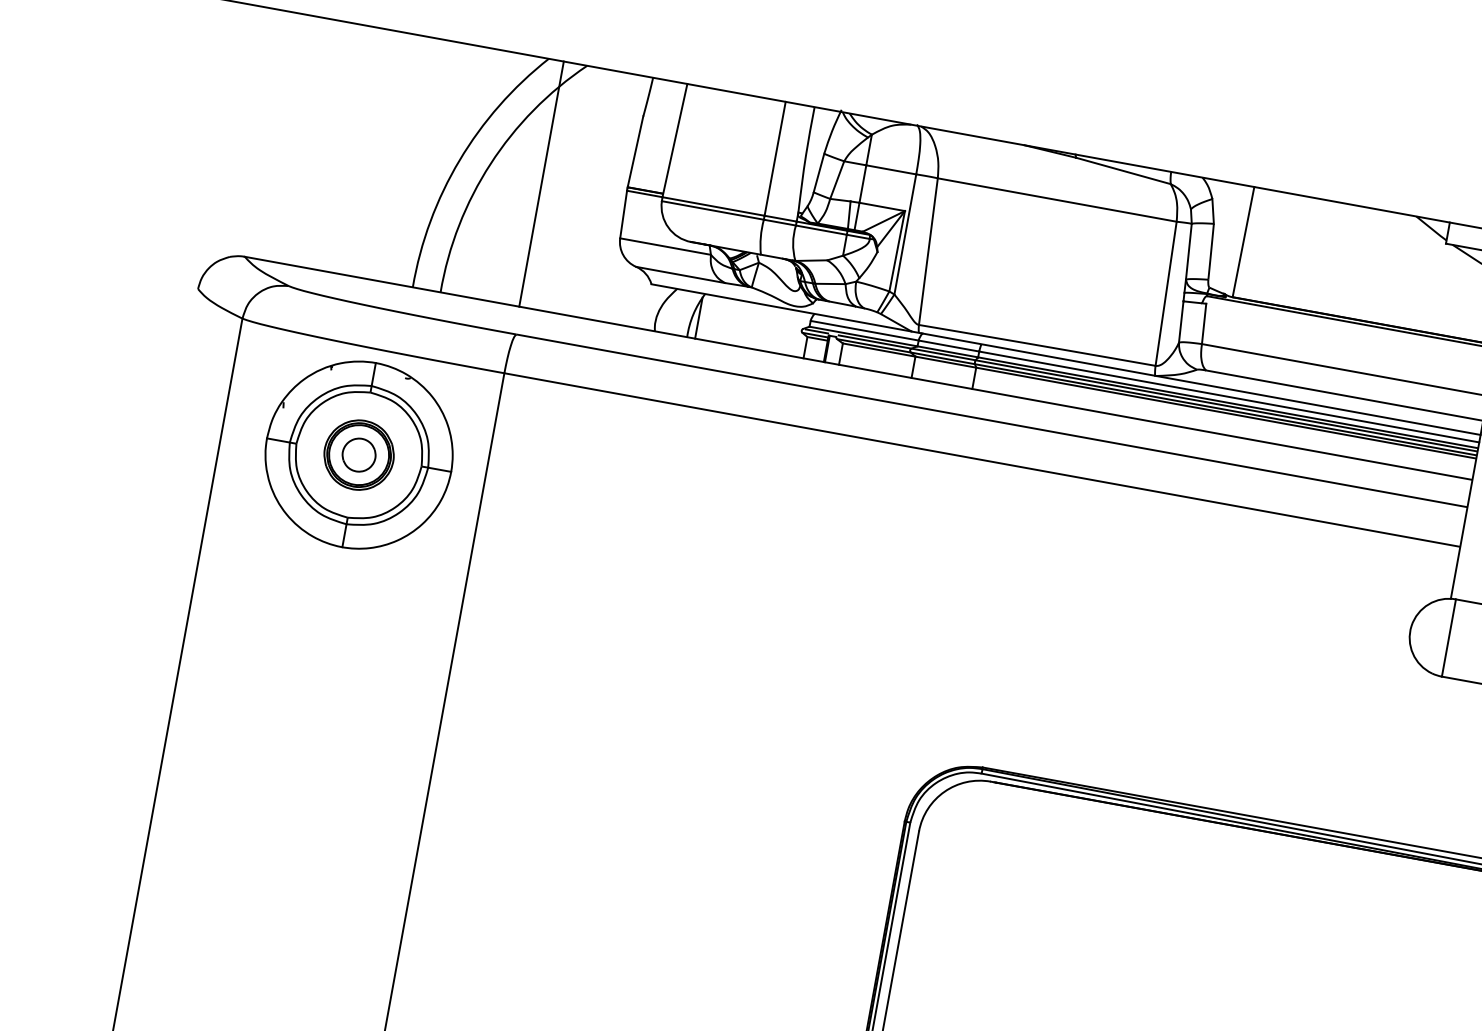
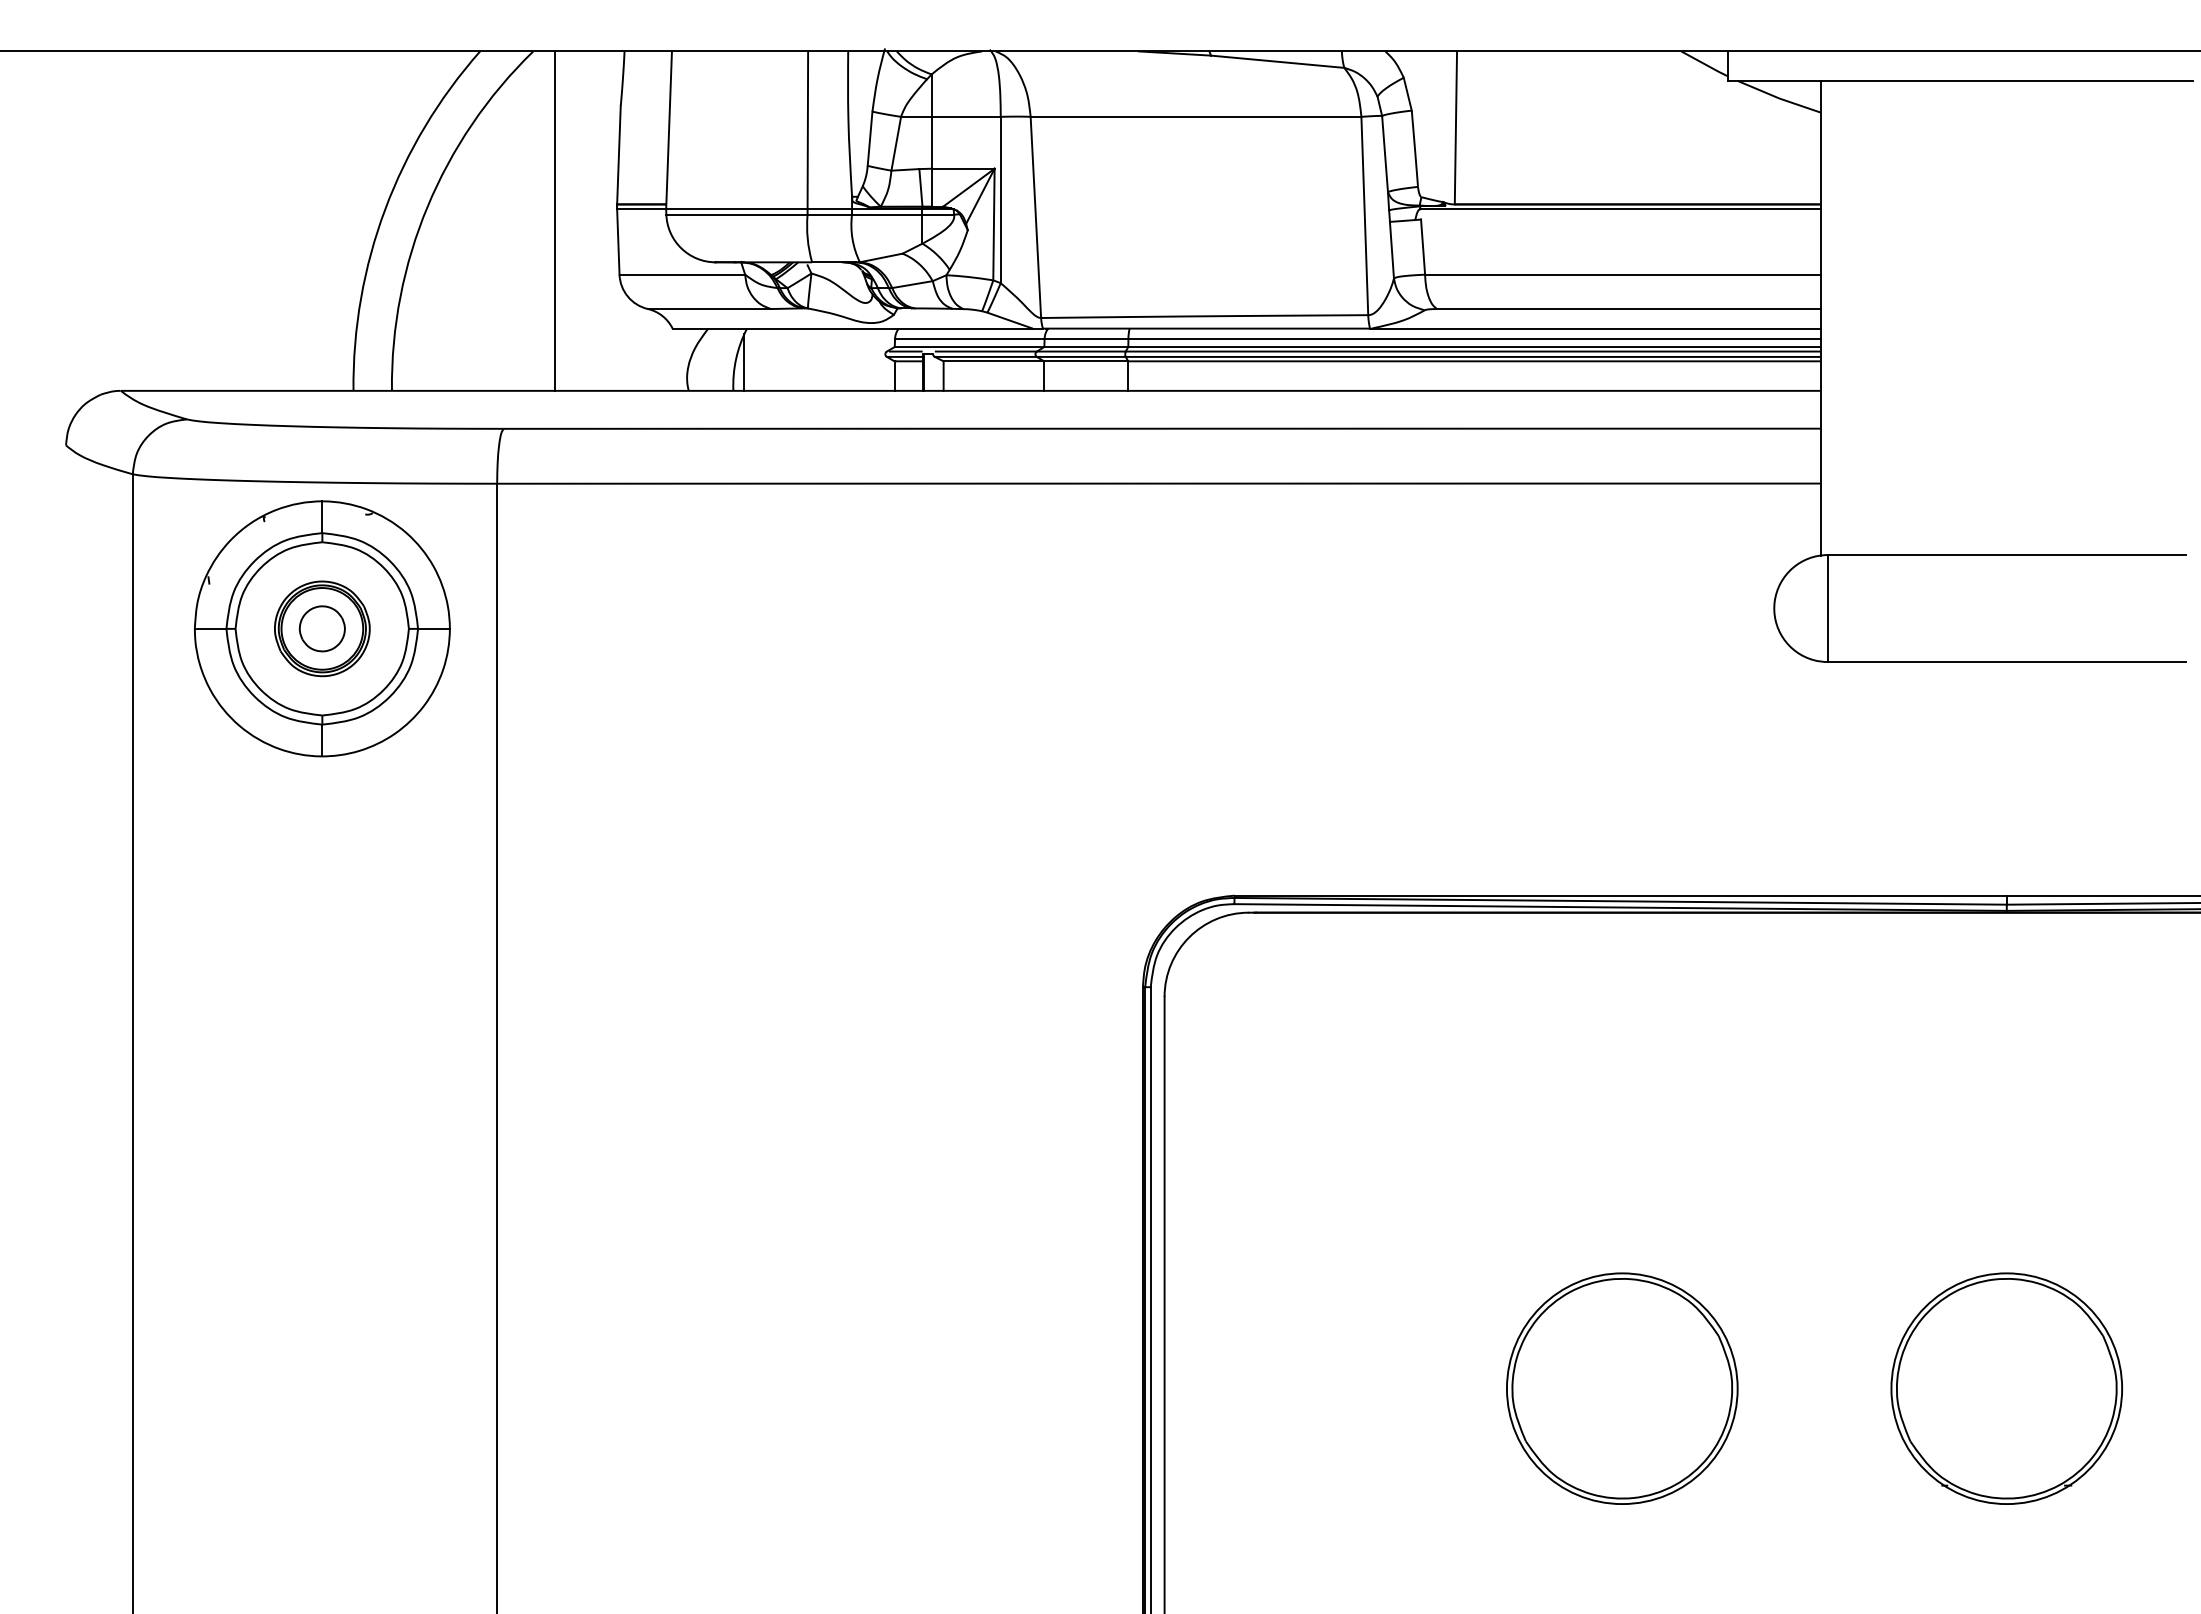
line: (541, 183) -> (554, 220), moved

